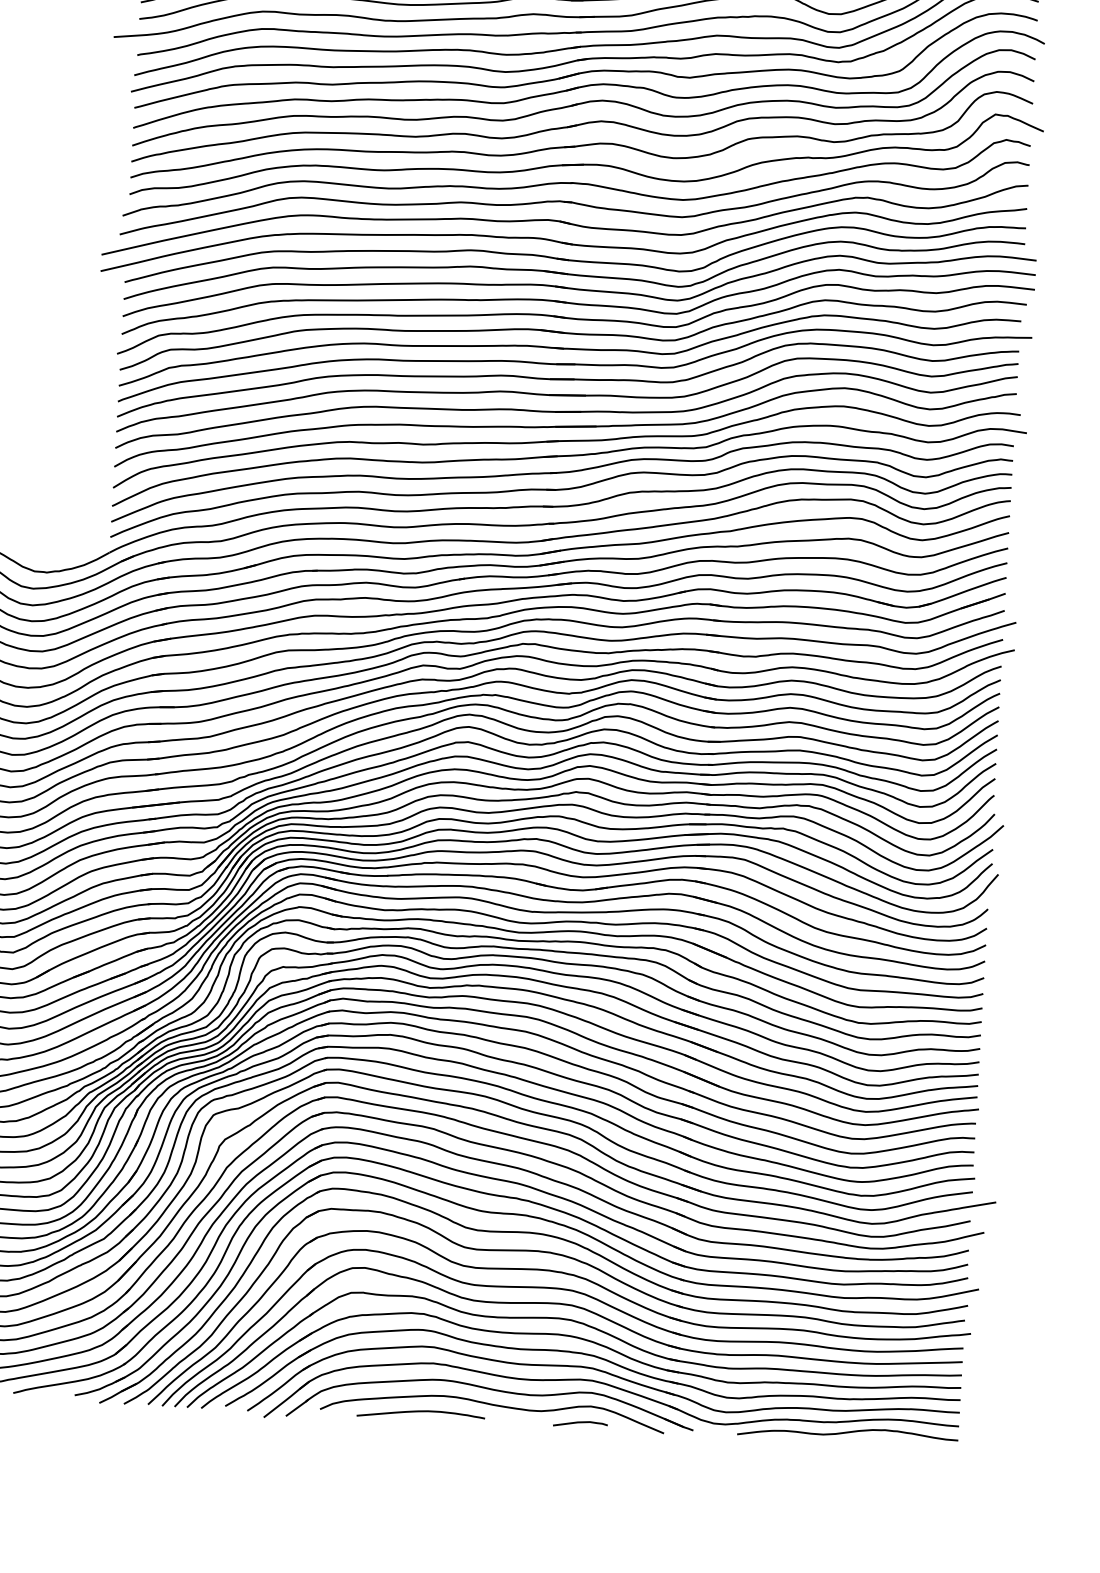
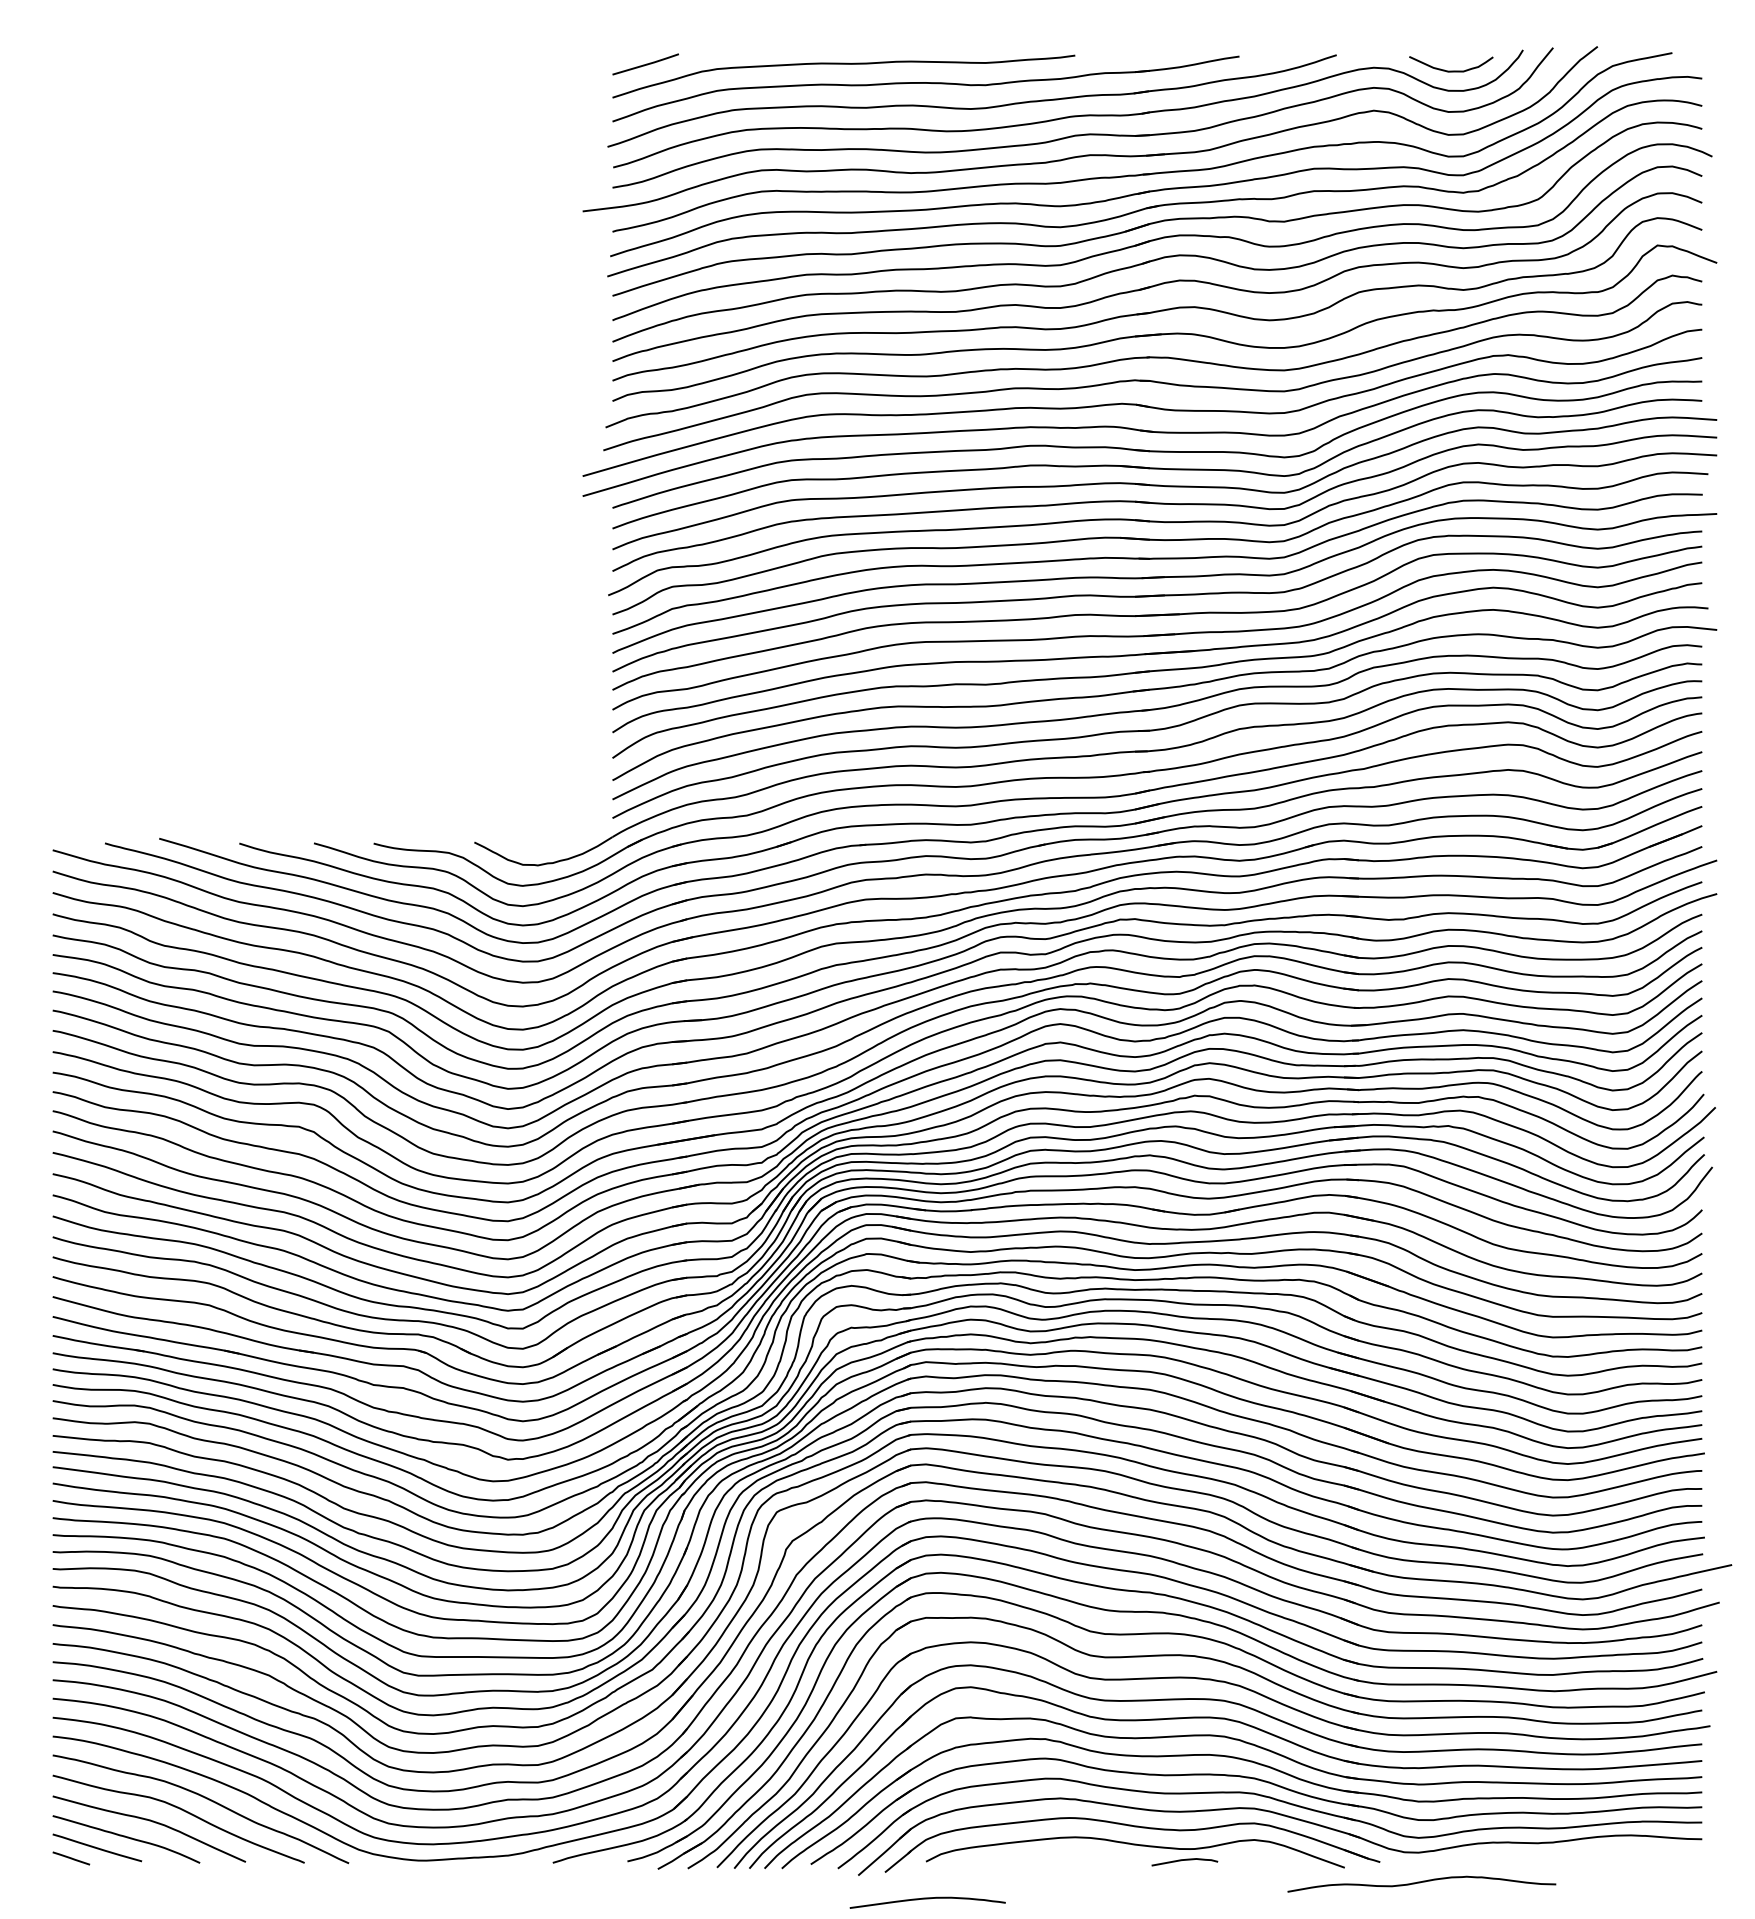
curve: (420, 1412) -> (927, 1899), moved
curve: (580, 1422) -> (1184, 1860), moved
curve: (847, 1432) -> (1421, 1882), moved

